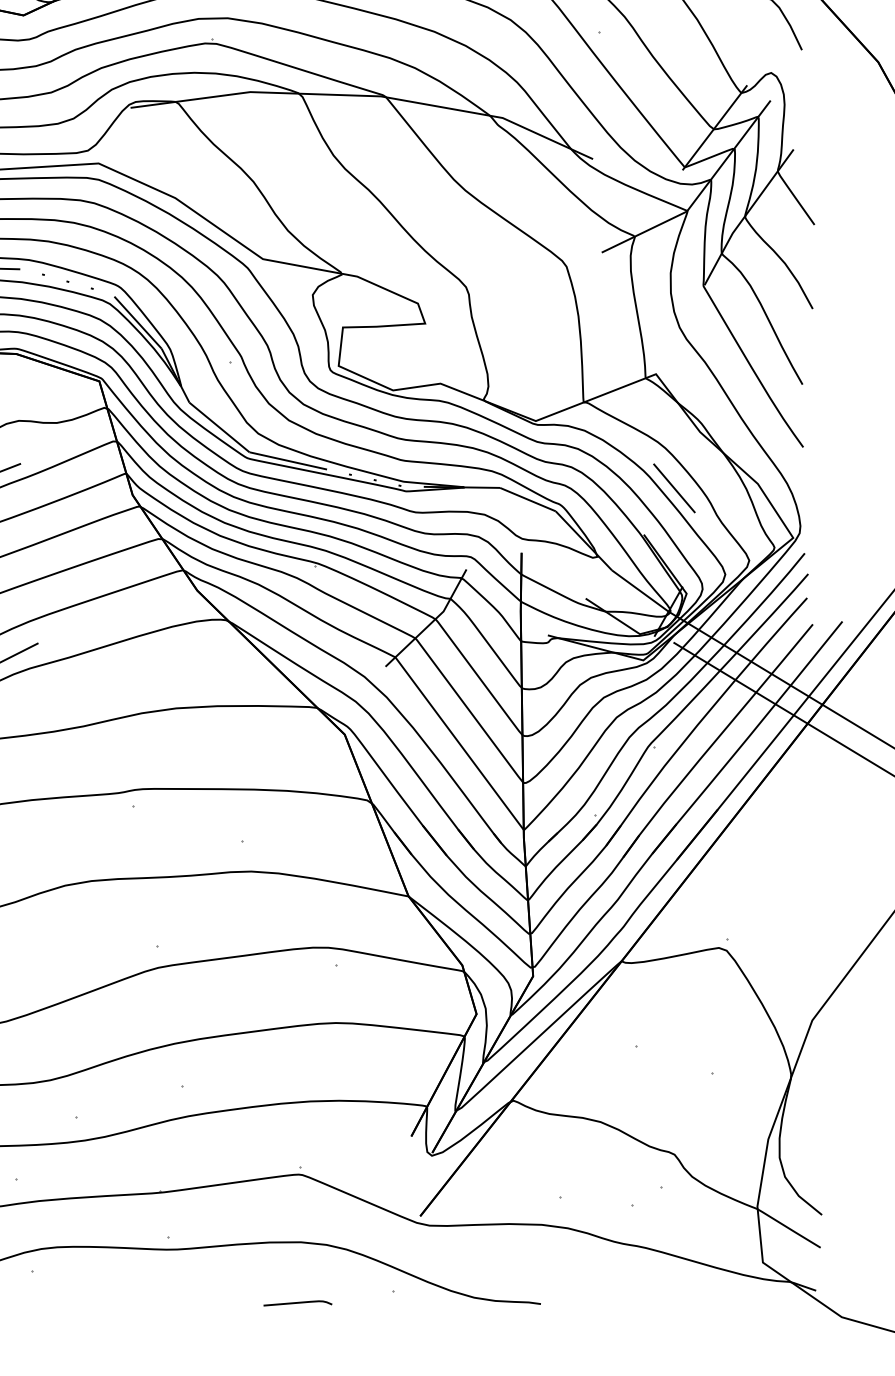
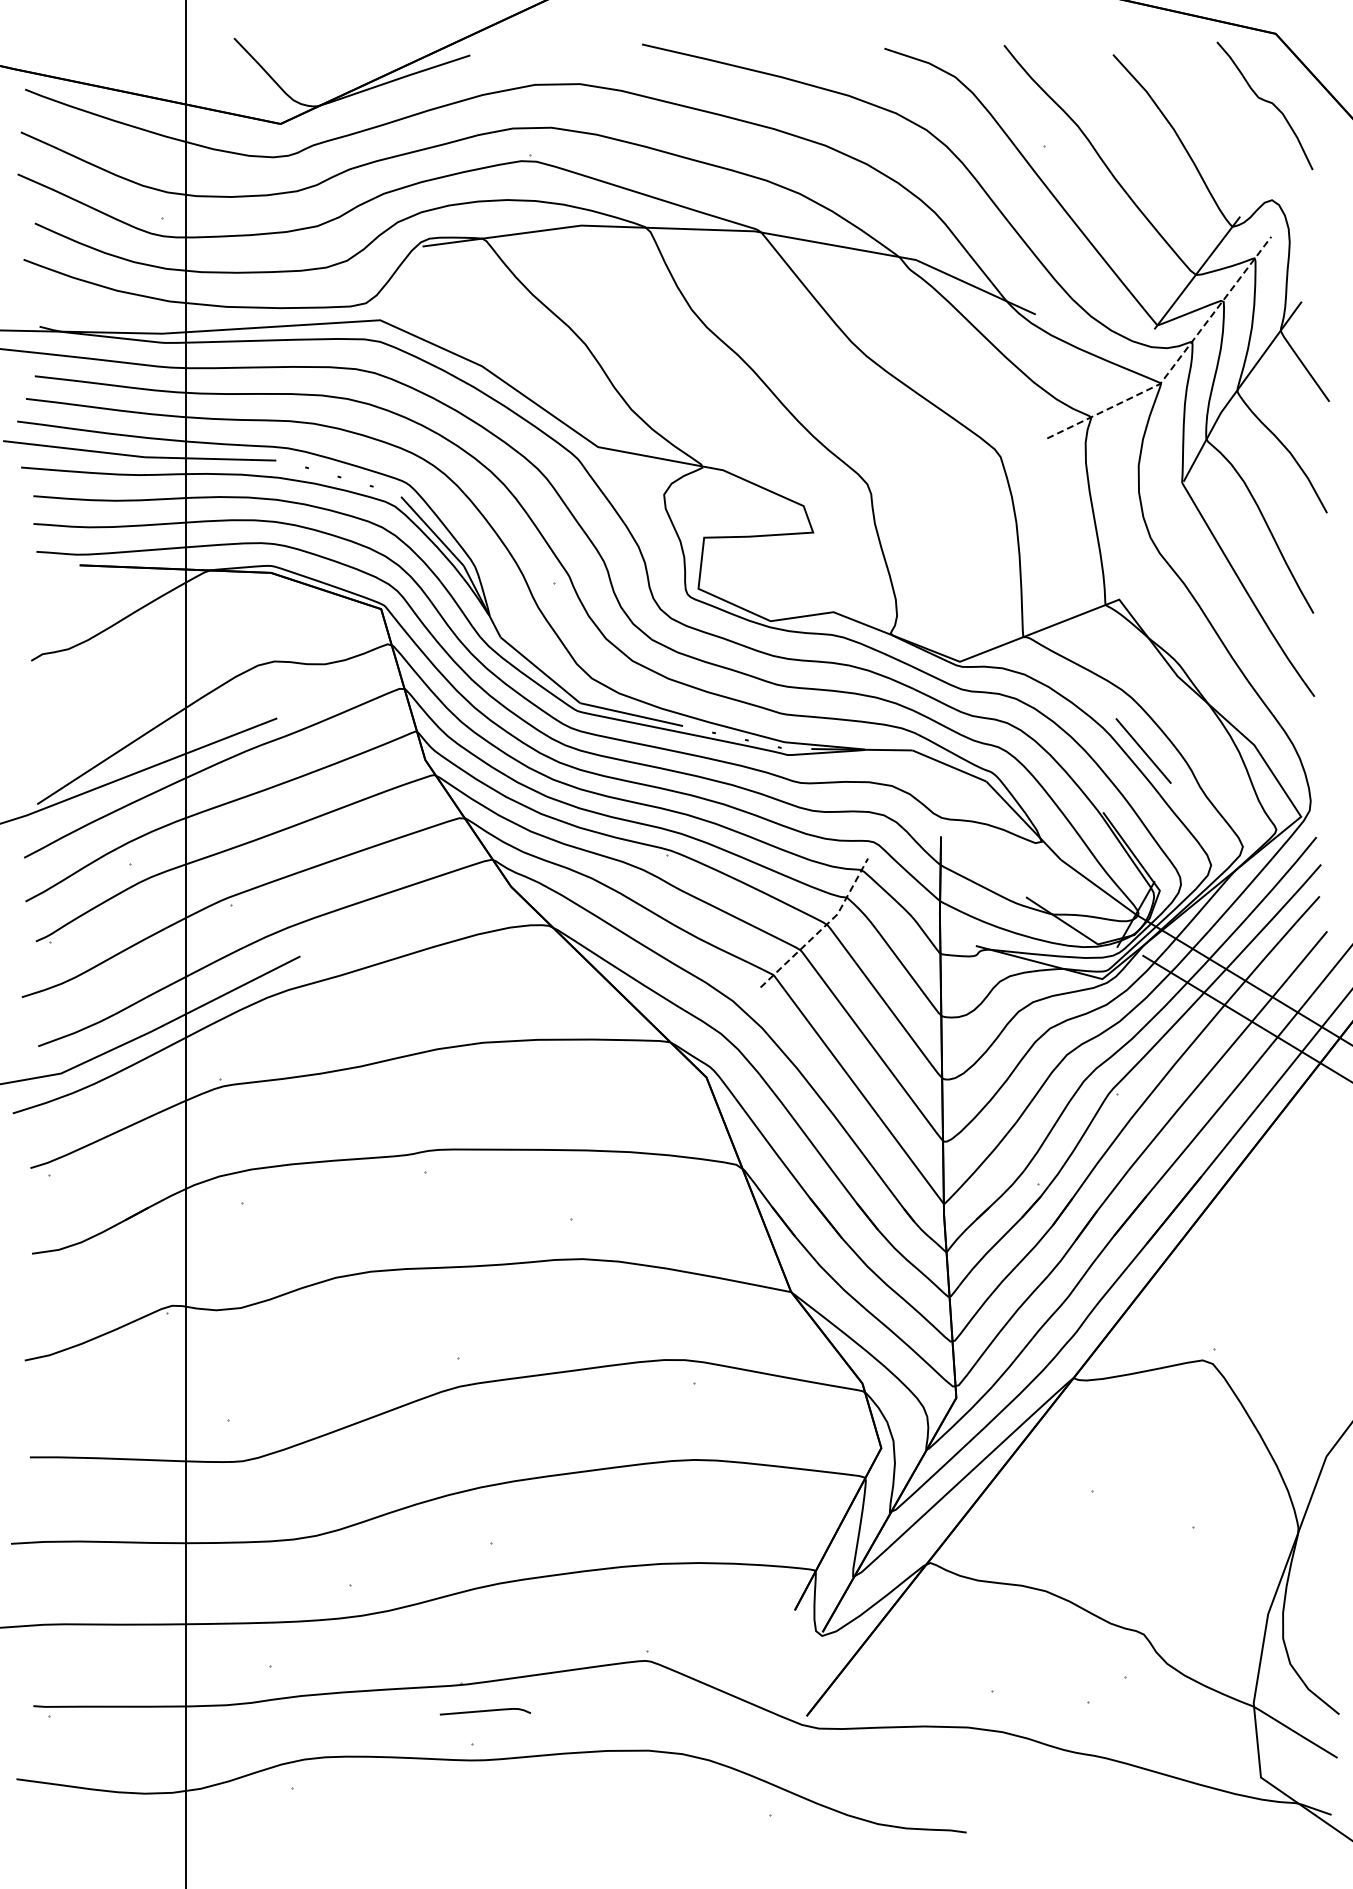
line: (699, 193) -> (1177, 360), solid -> dashed
line: (432, 622) -> (822, 928), solid -> dashed
curve: (297, 1303) -> (485, 1711), moved

